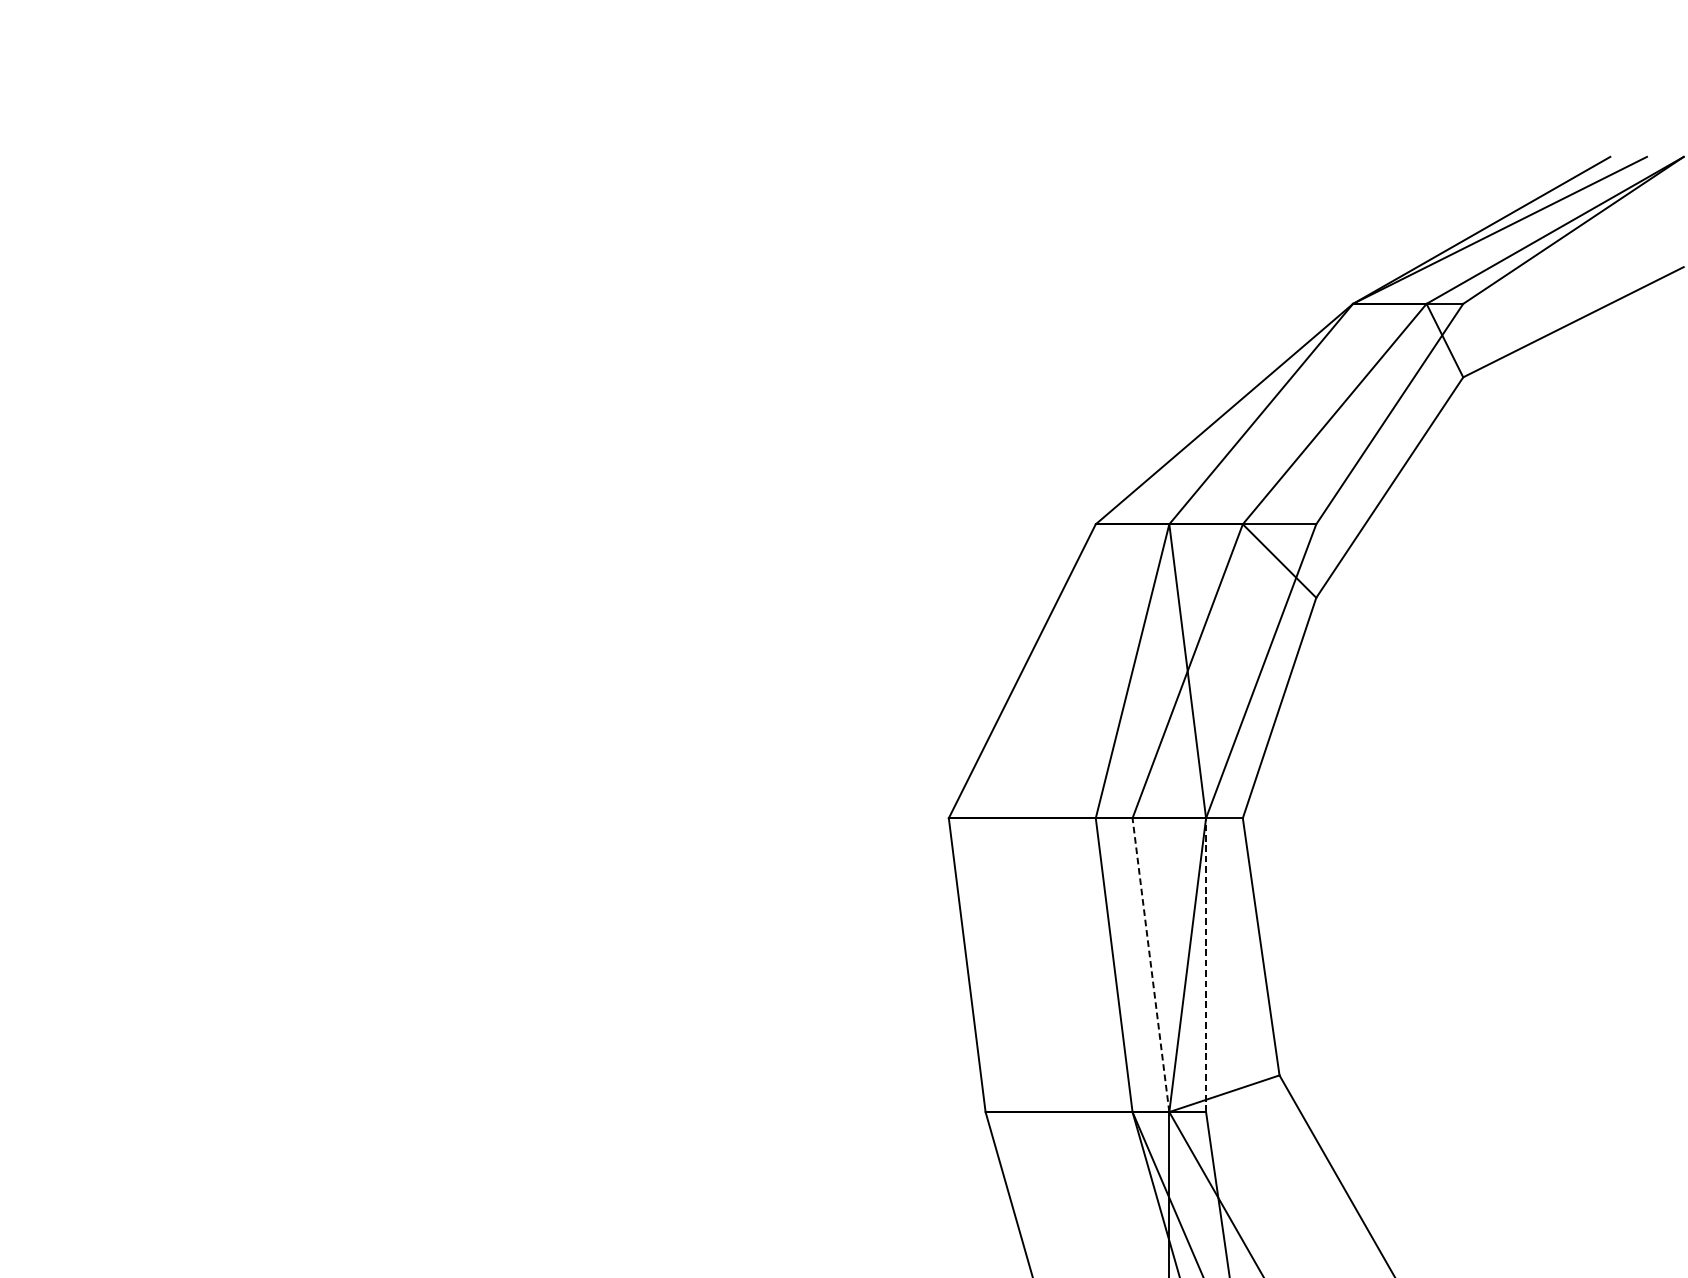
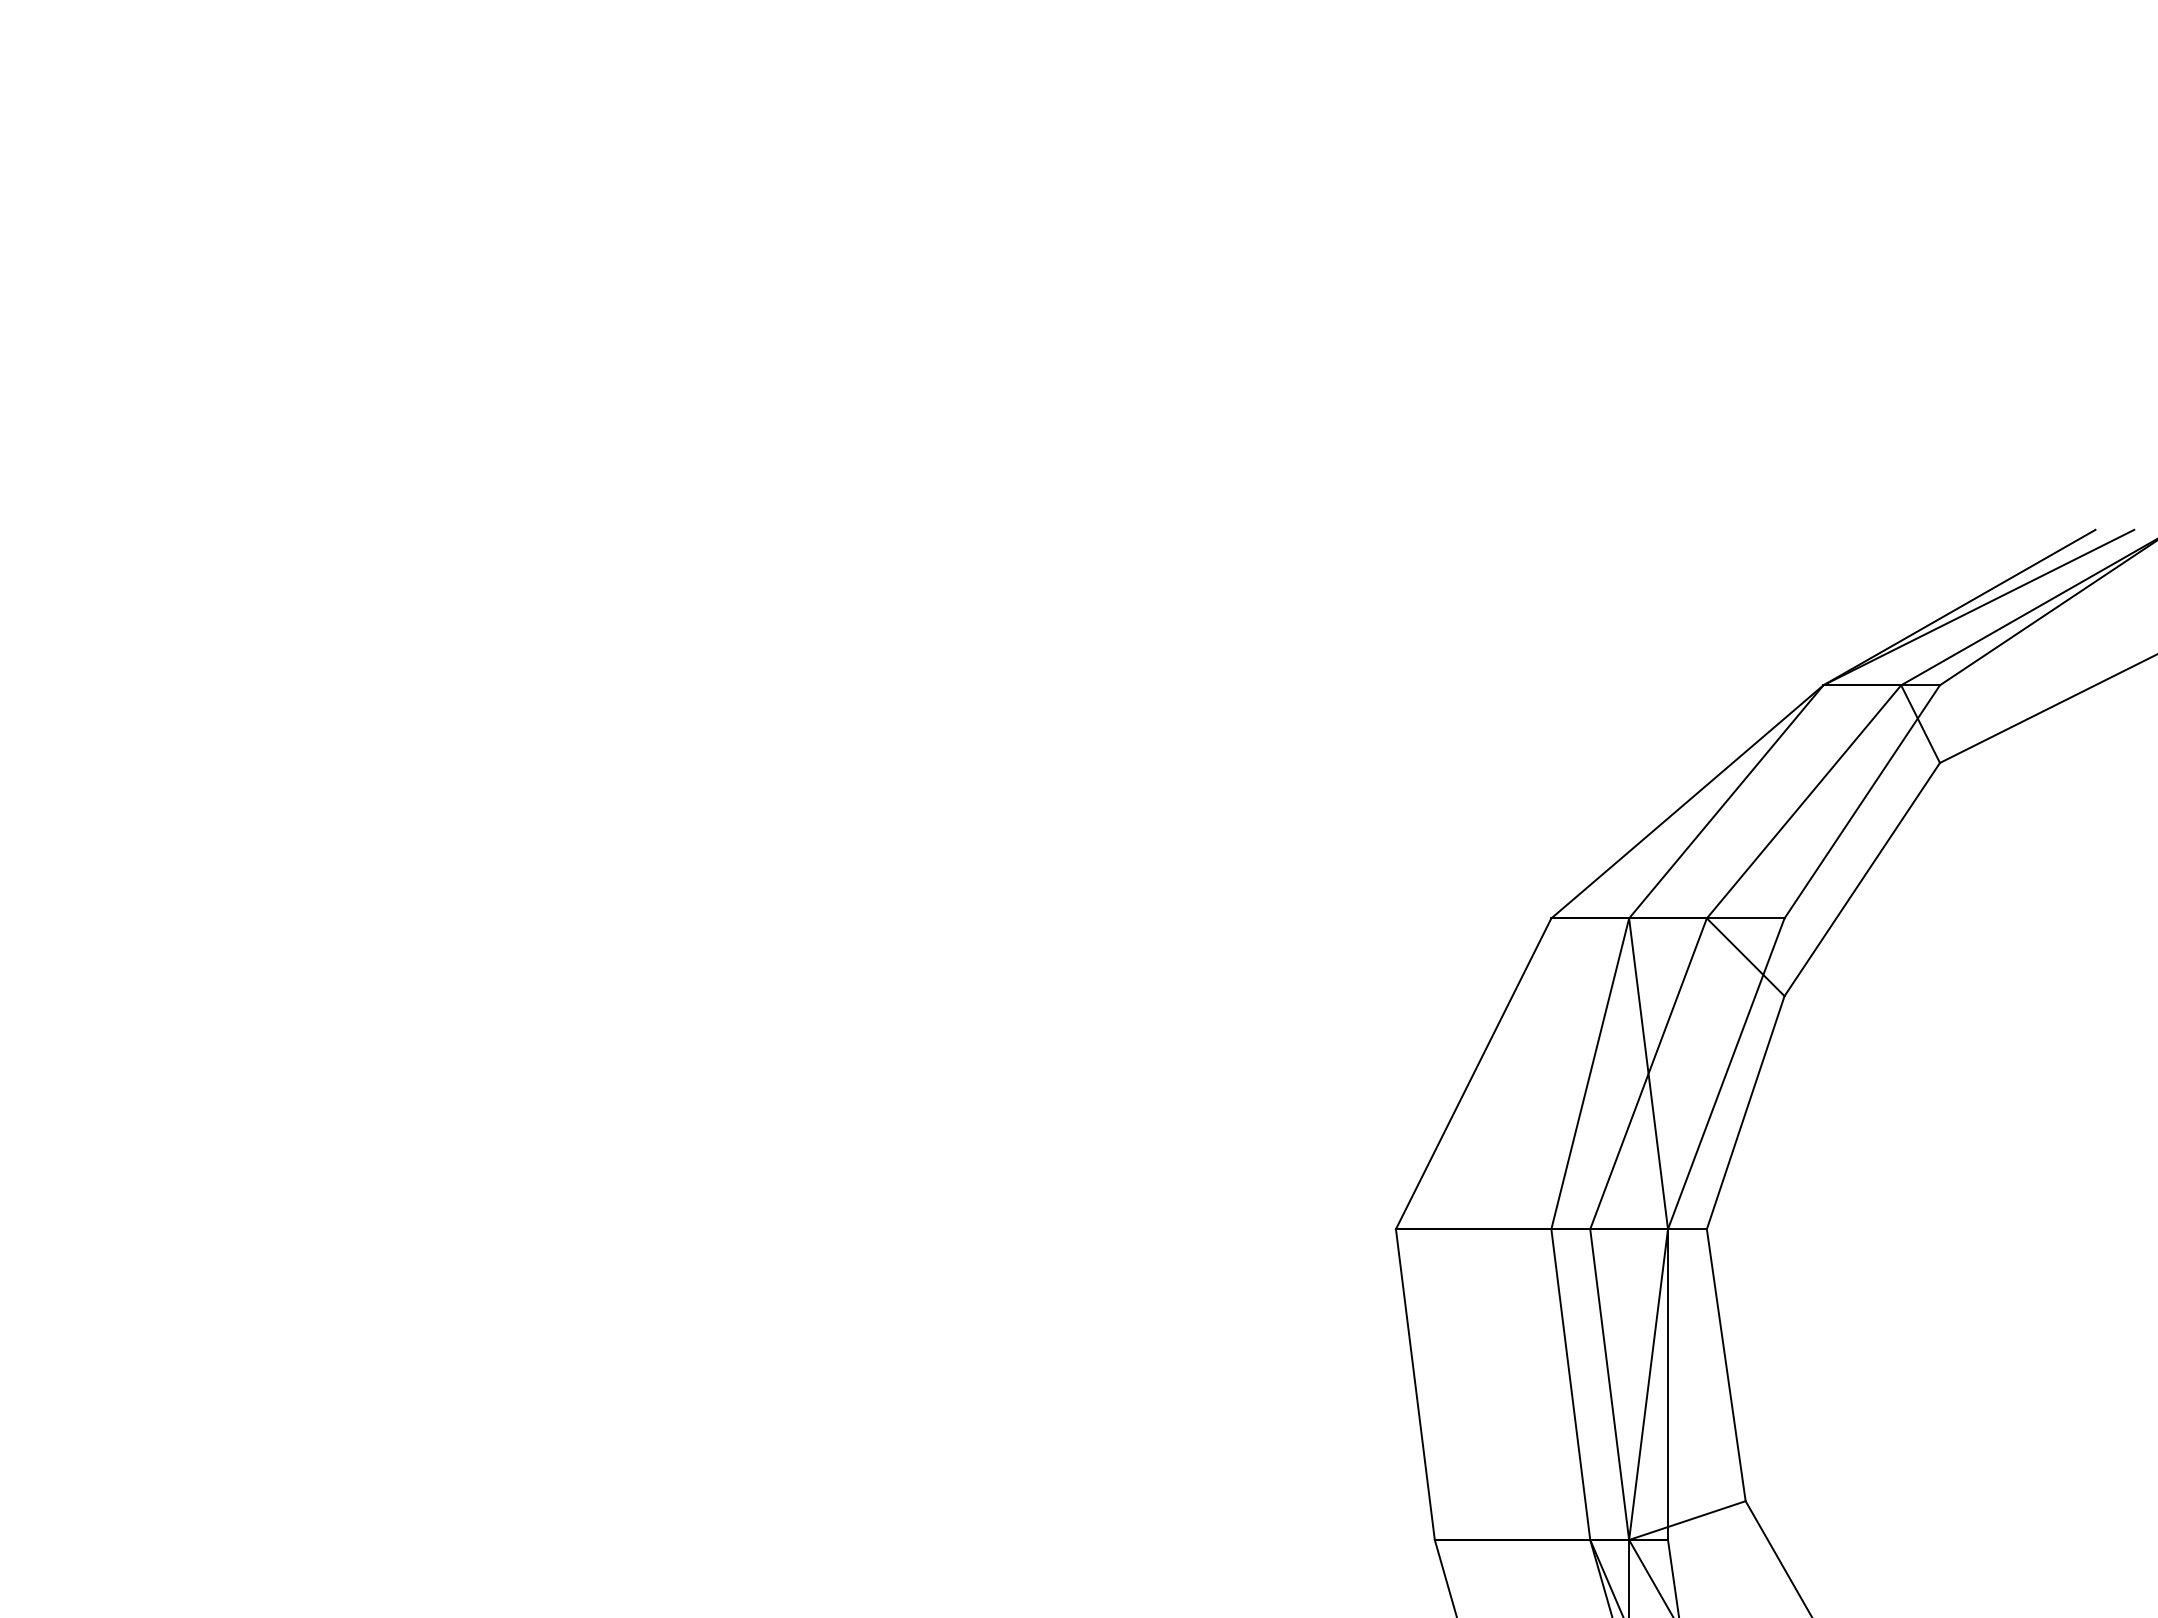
line: (1150, 965) -> (1609, 1384), dashed -> solid
line: (1206, 965) -> (1668, 1384), dashed -> solid

